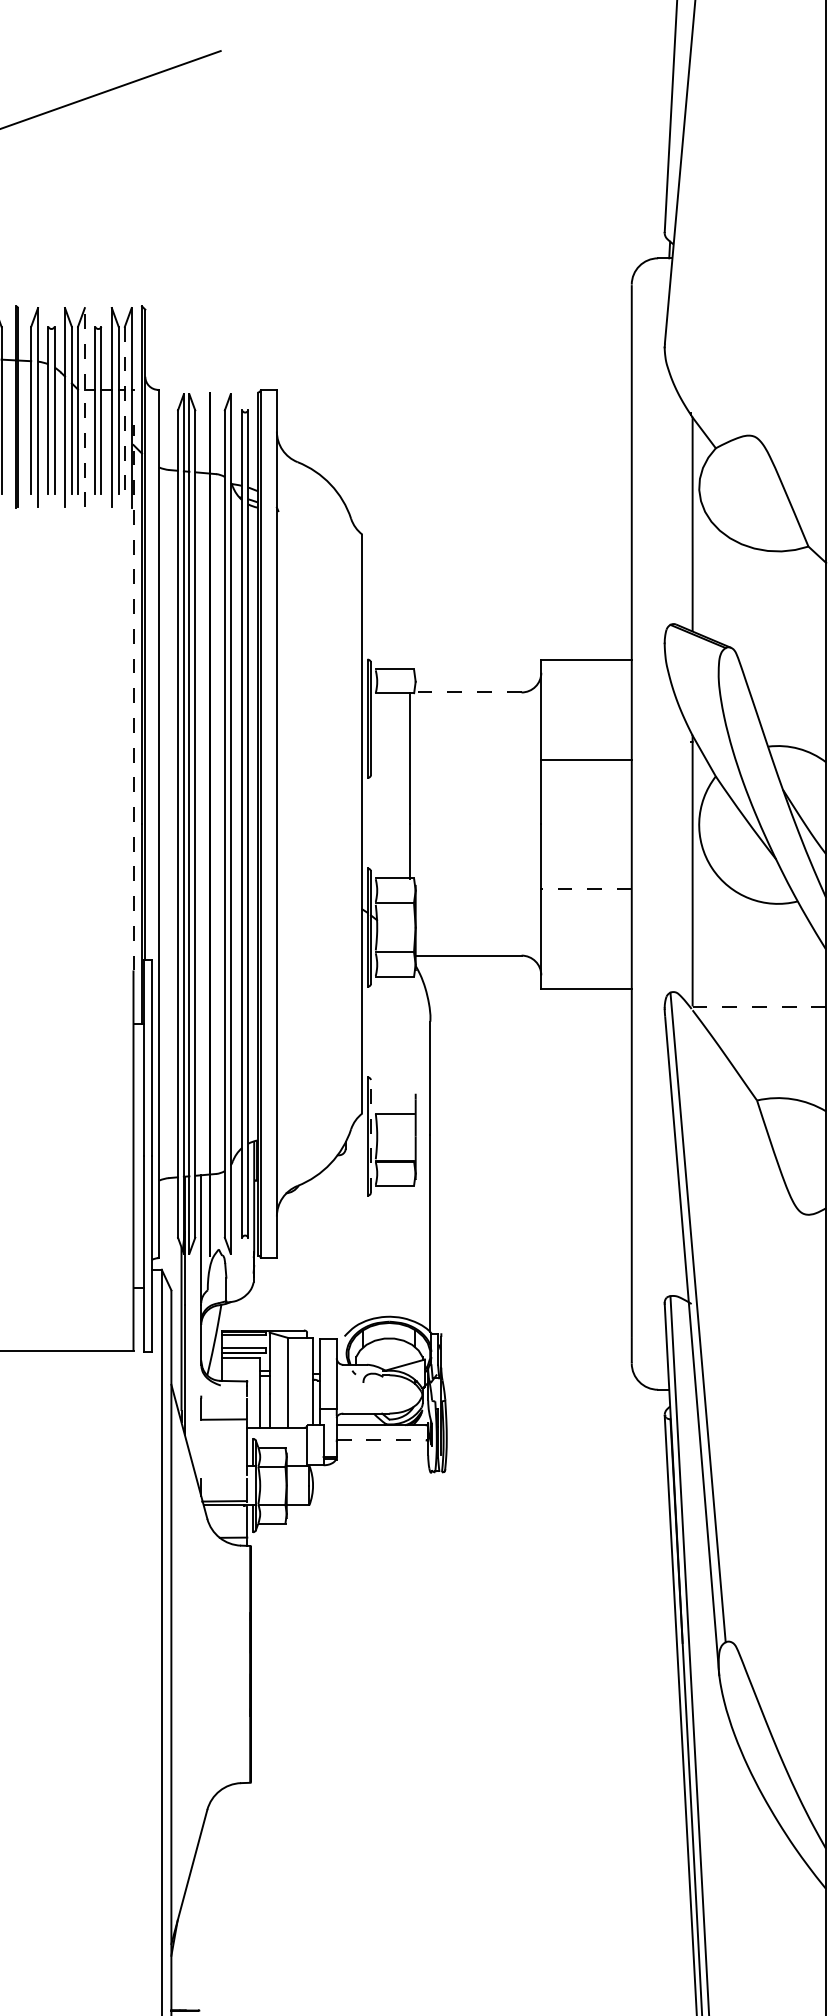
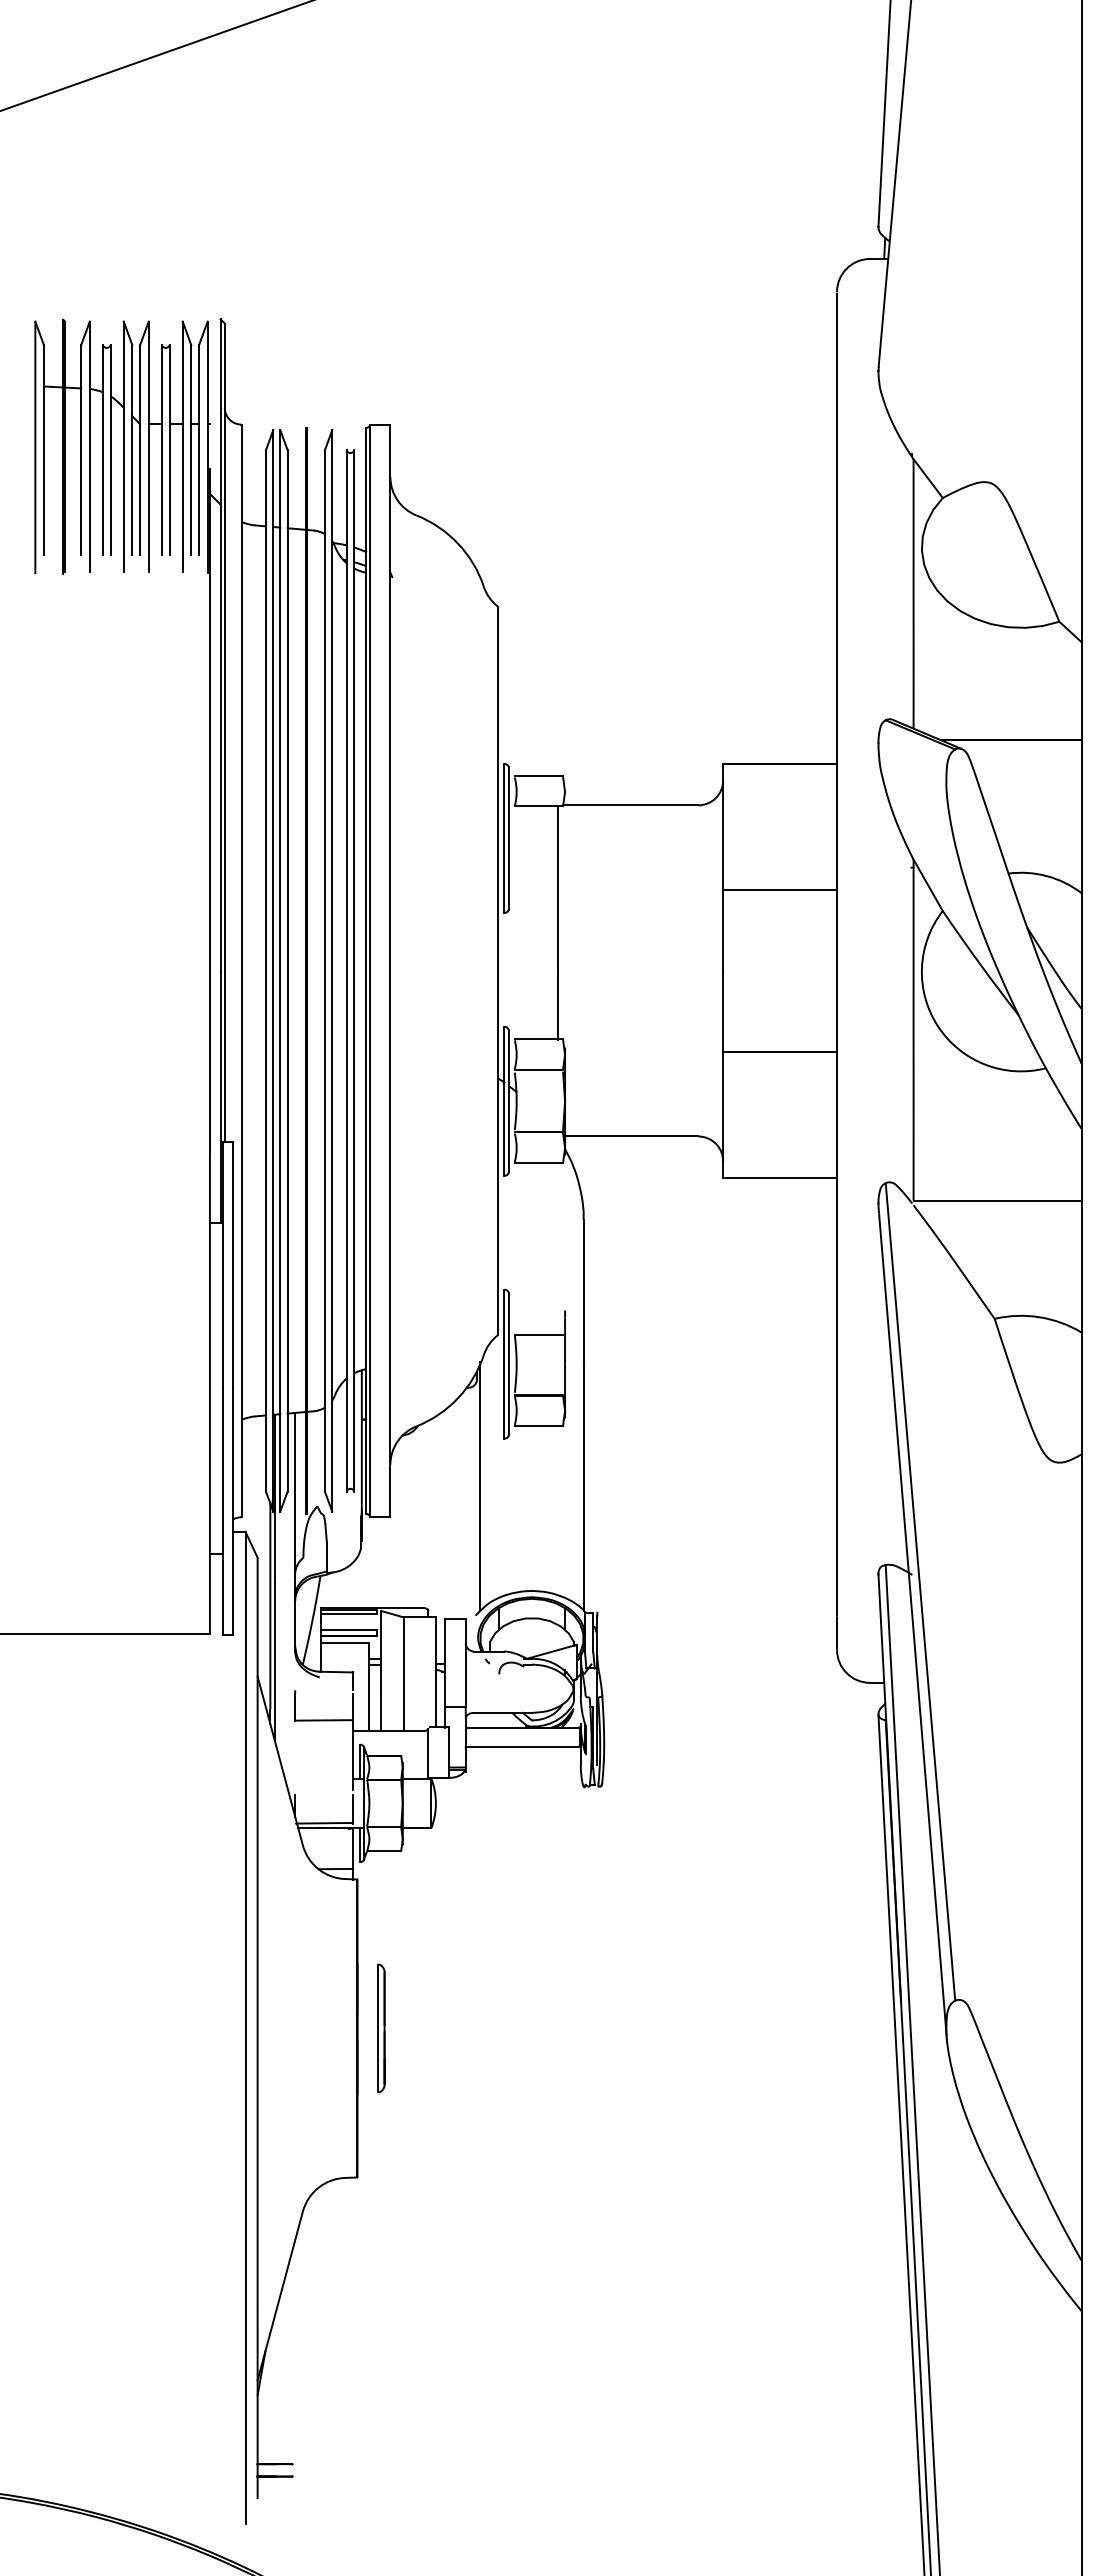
line: (84, 407) -> (148, 446), dashed -> solid
line: (125, 410) -> (199, 450), dashed -> solid
line: (770, 640) -> (1011, 740), added
line: (467, 692) -> (630, 805), dashed -> solid
line: (133, 697) -> (209, 811), dashed -> solid
line: (586, 888) -> (780, 1052), dashed -> solid
line: (760, 1006) -> (998, 1200), dashed -> solid
line: (370, 1135) -> (508, 1363), dashed -> solid
line: (348, 1233) -> (480, 1486), added
line: (381, 1440) -> (522, 1746), dashed -> solid
part: (269, 1664) -> (381, 2028), added

